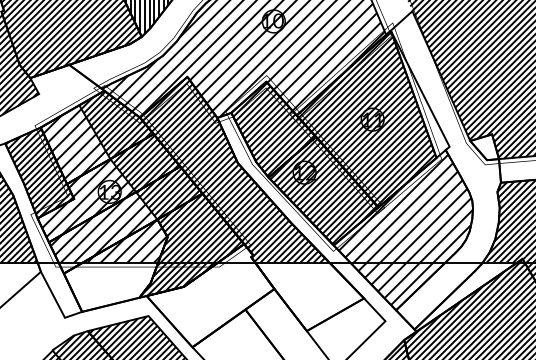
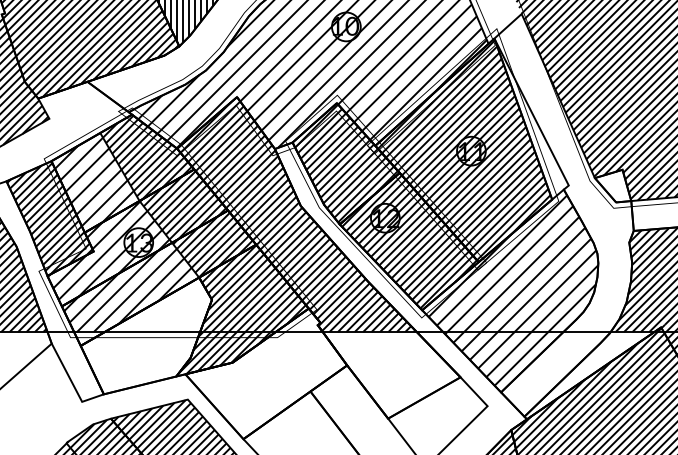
hatch: (126, 241) -> (160, 305), removed

